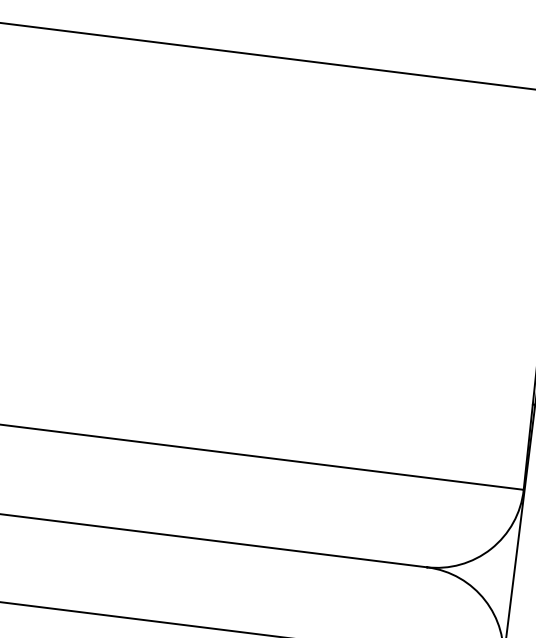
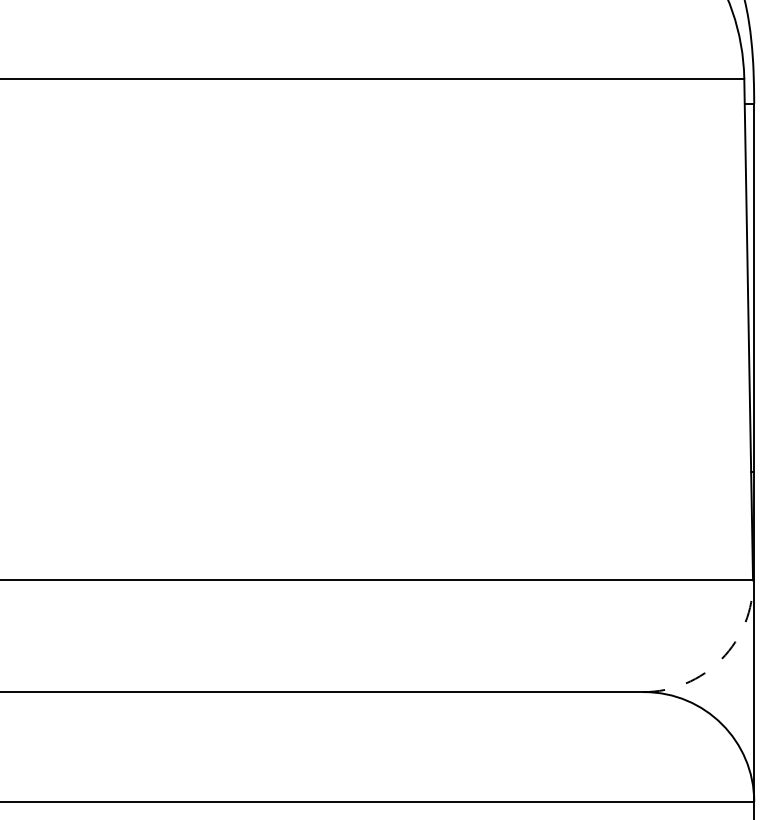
arc: (491, 549) -> (721, 659), solid -> dashed

